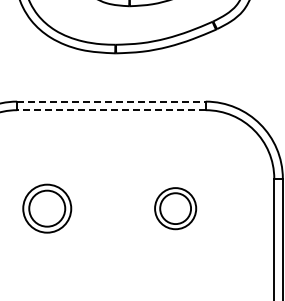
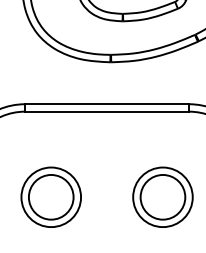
line: (111, 101) -> (107, 104), dashed -> solid
line: (110, 110) -> (106, 111), dashed -> solid
part: (47, 208) -> (51, 197), size x1.43
part: (175, 208) -> (162, 197), size x1.67

